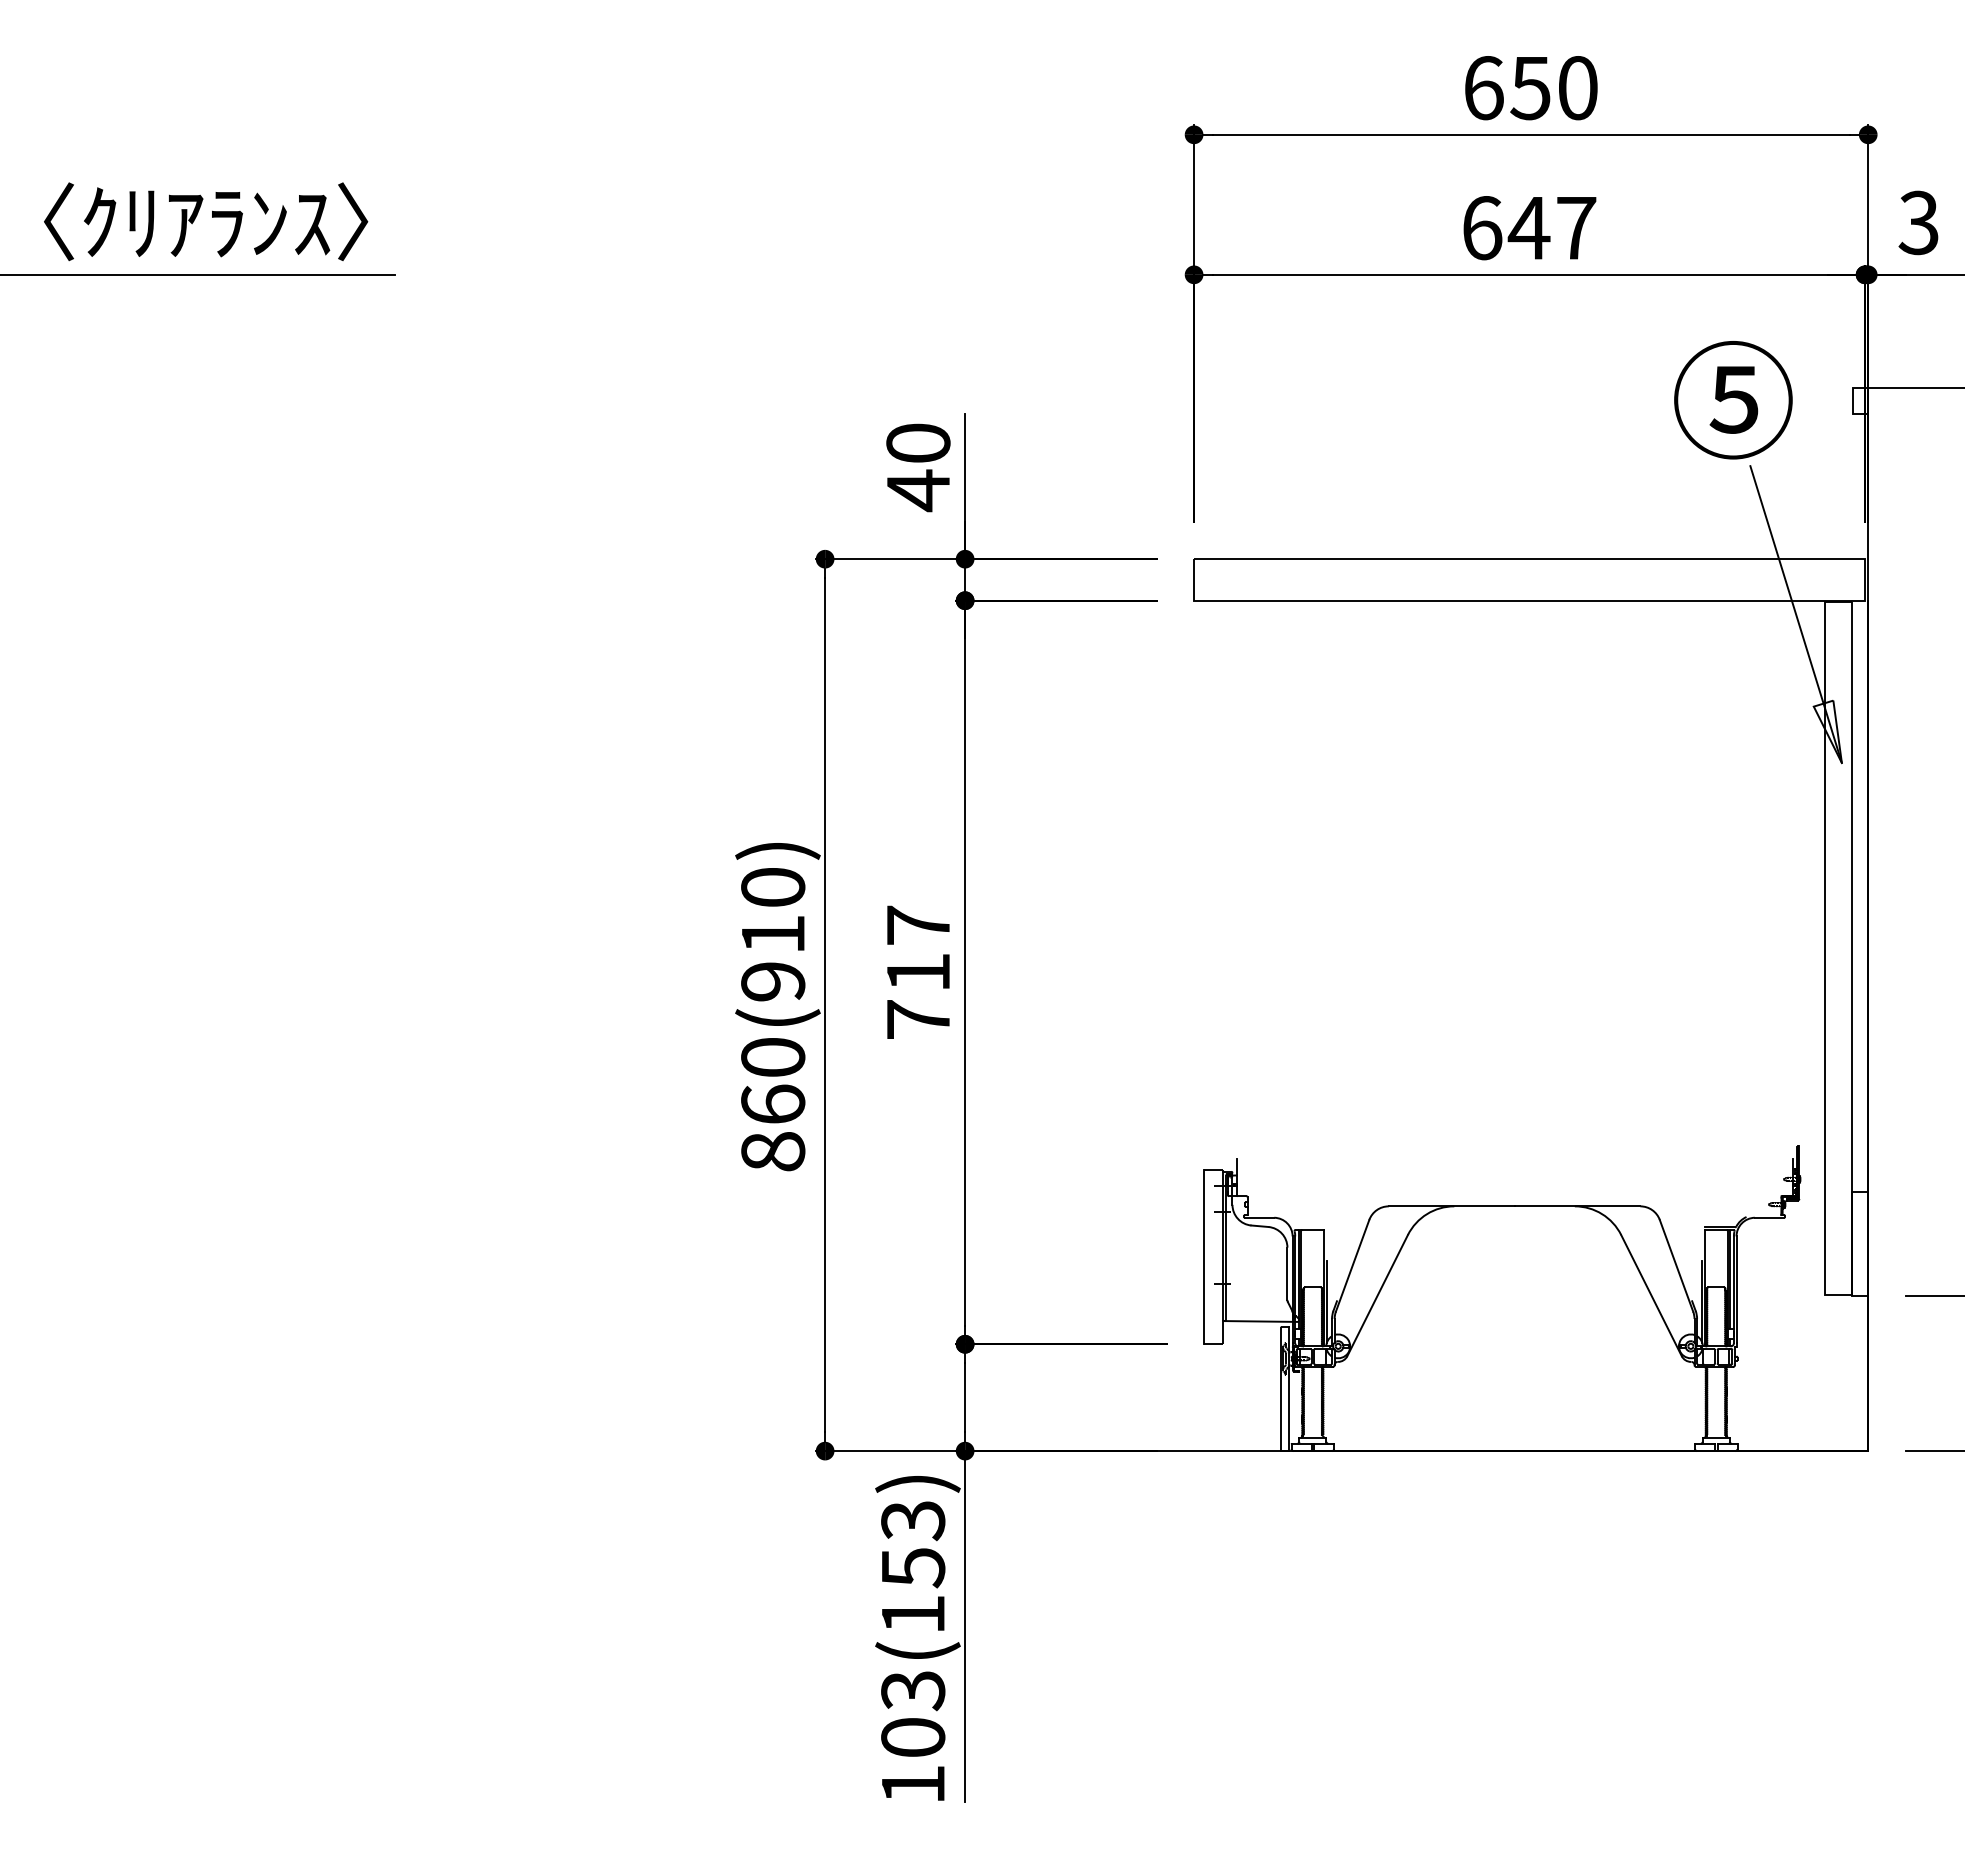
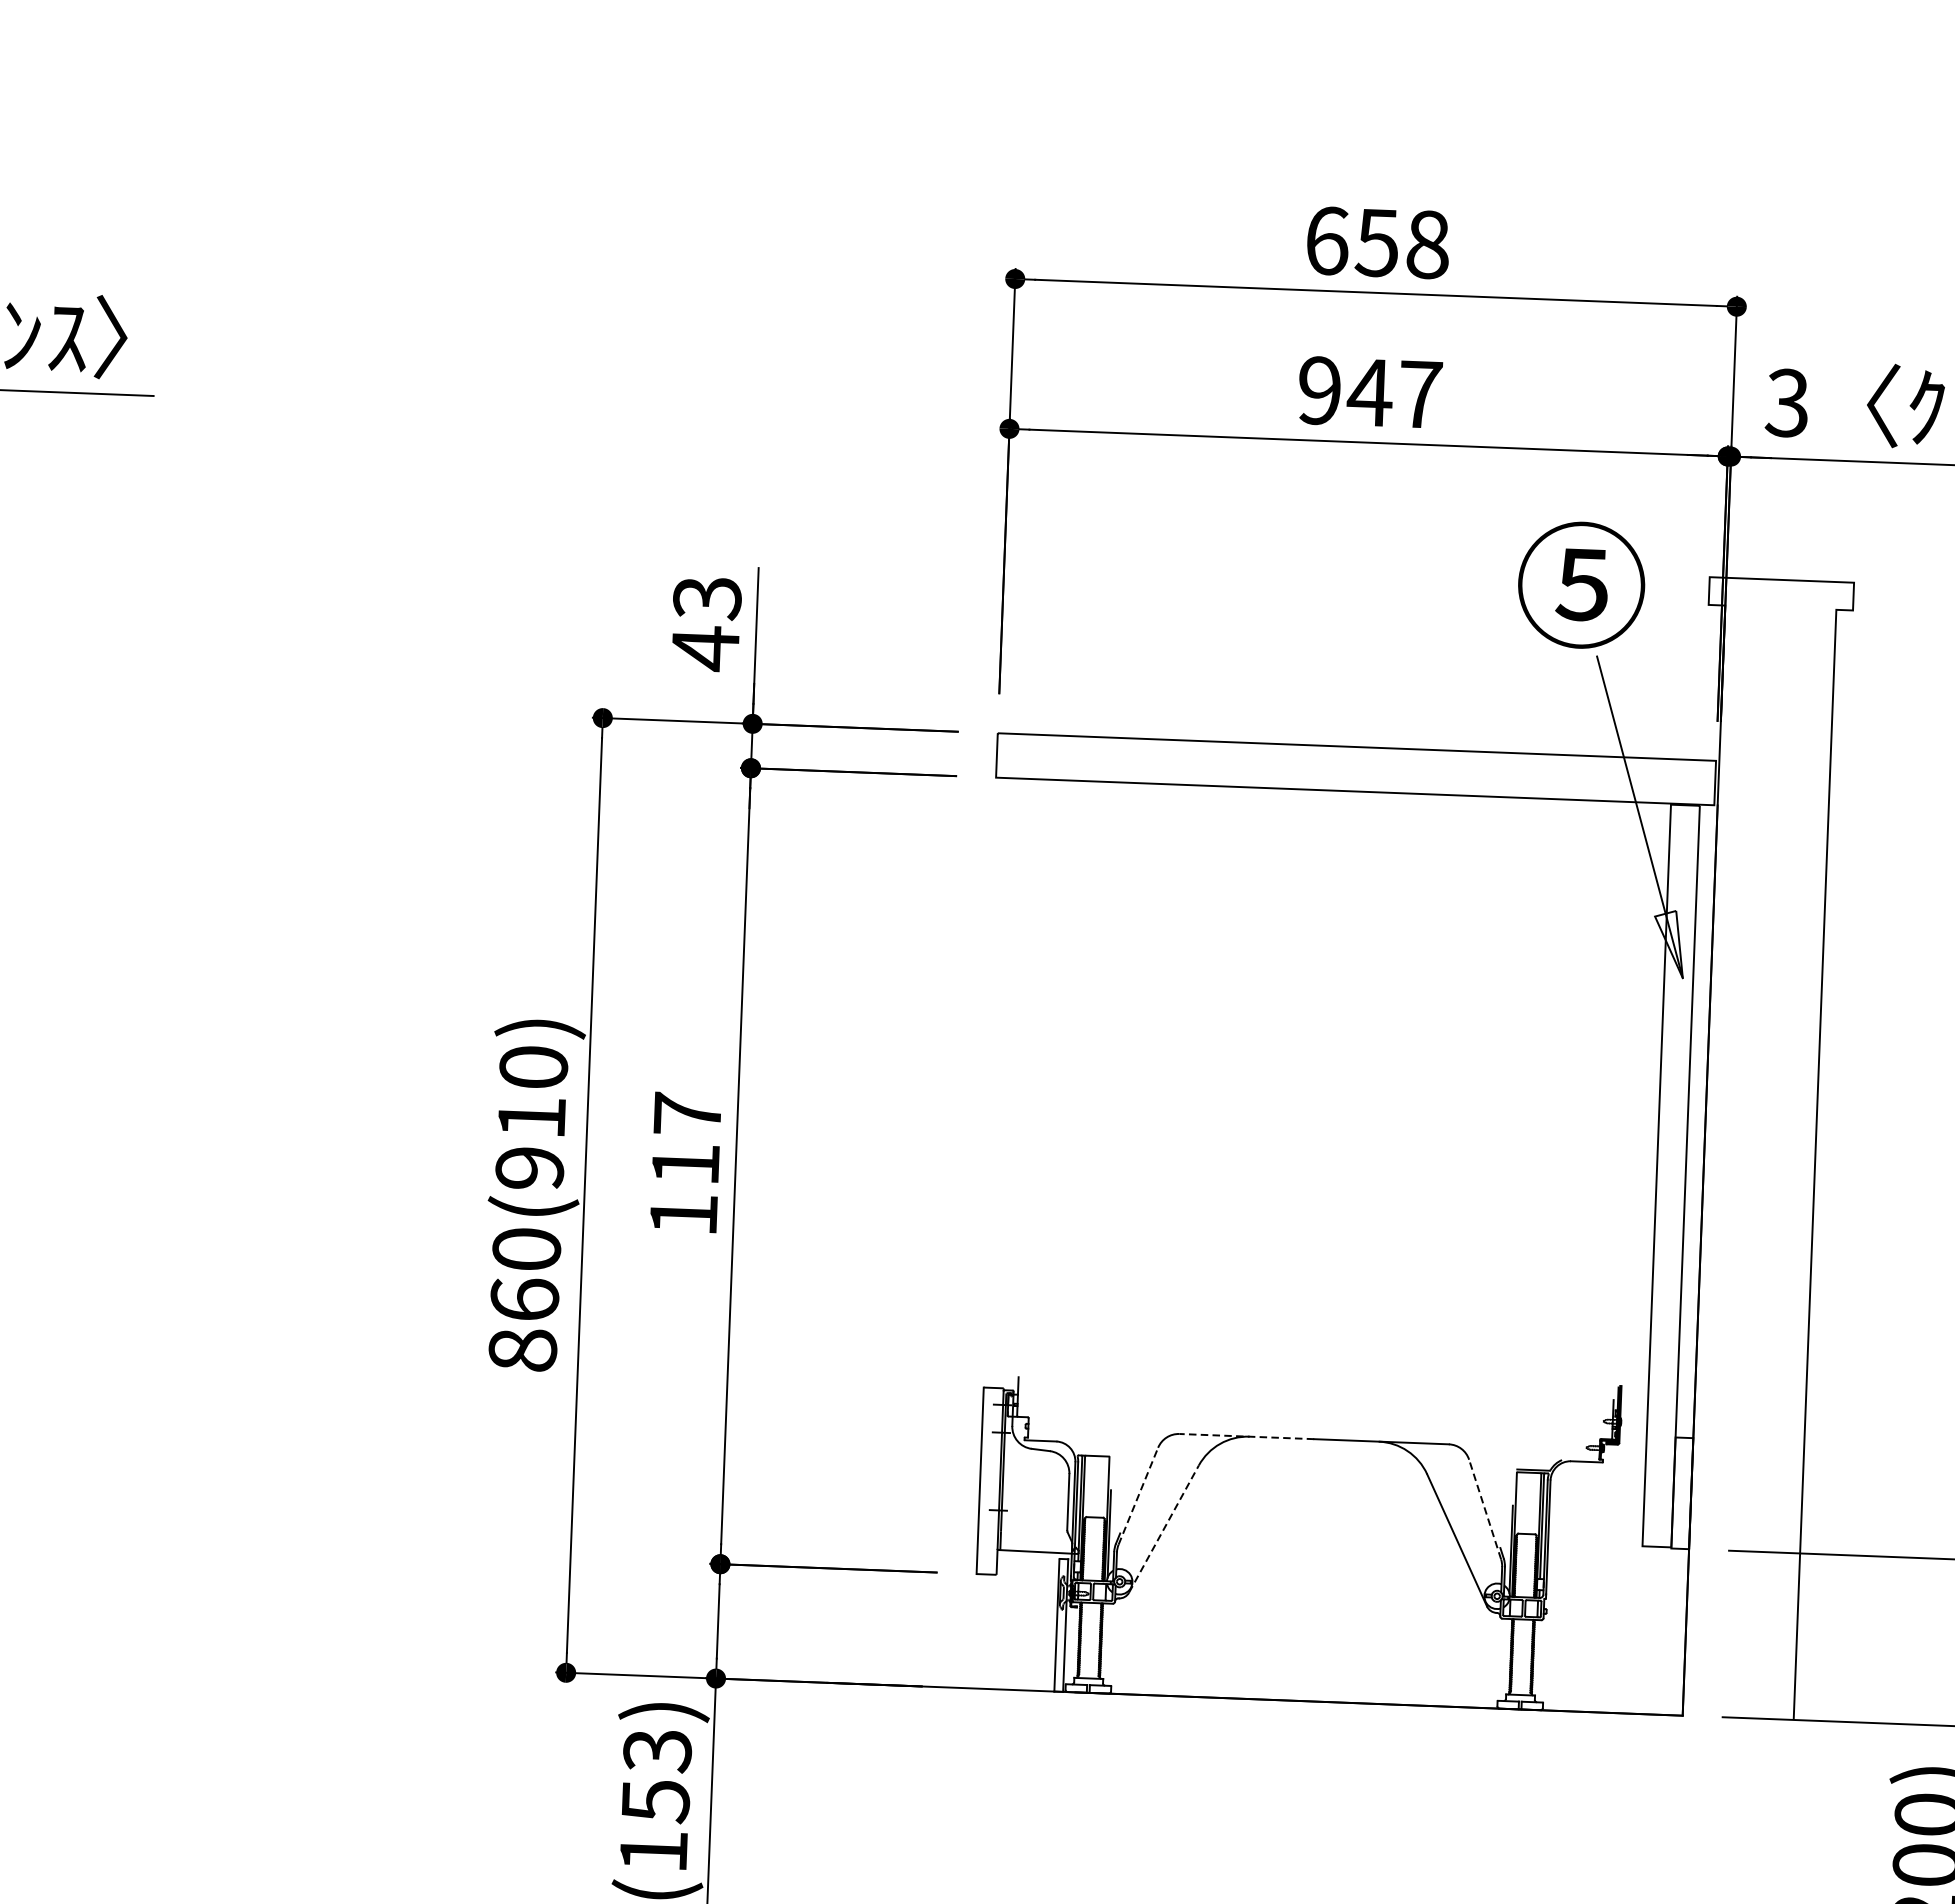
text: (1577, 88) -> (1427, 245), 650 -> 658
text: (1482, 228) -> (1320, 391), 647 -> 947
text: (918, 443) -> (707, 598), 40 -> 43
text: (918, 1019) -> (683, 1214), 717 -> 117
line: (1451, 1206) -> (1246, 1436), solid -> dashed
line: (1352, 1265) -> (1138, 1495), solid -> dashed
line: (1676, 1265) -> (1485, 1509), solid -> dashed
line: (1377, 1295) -> (1163, 1528), solid -> dashed

